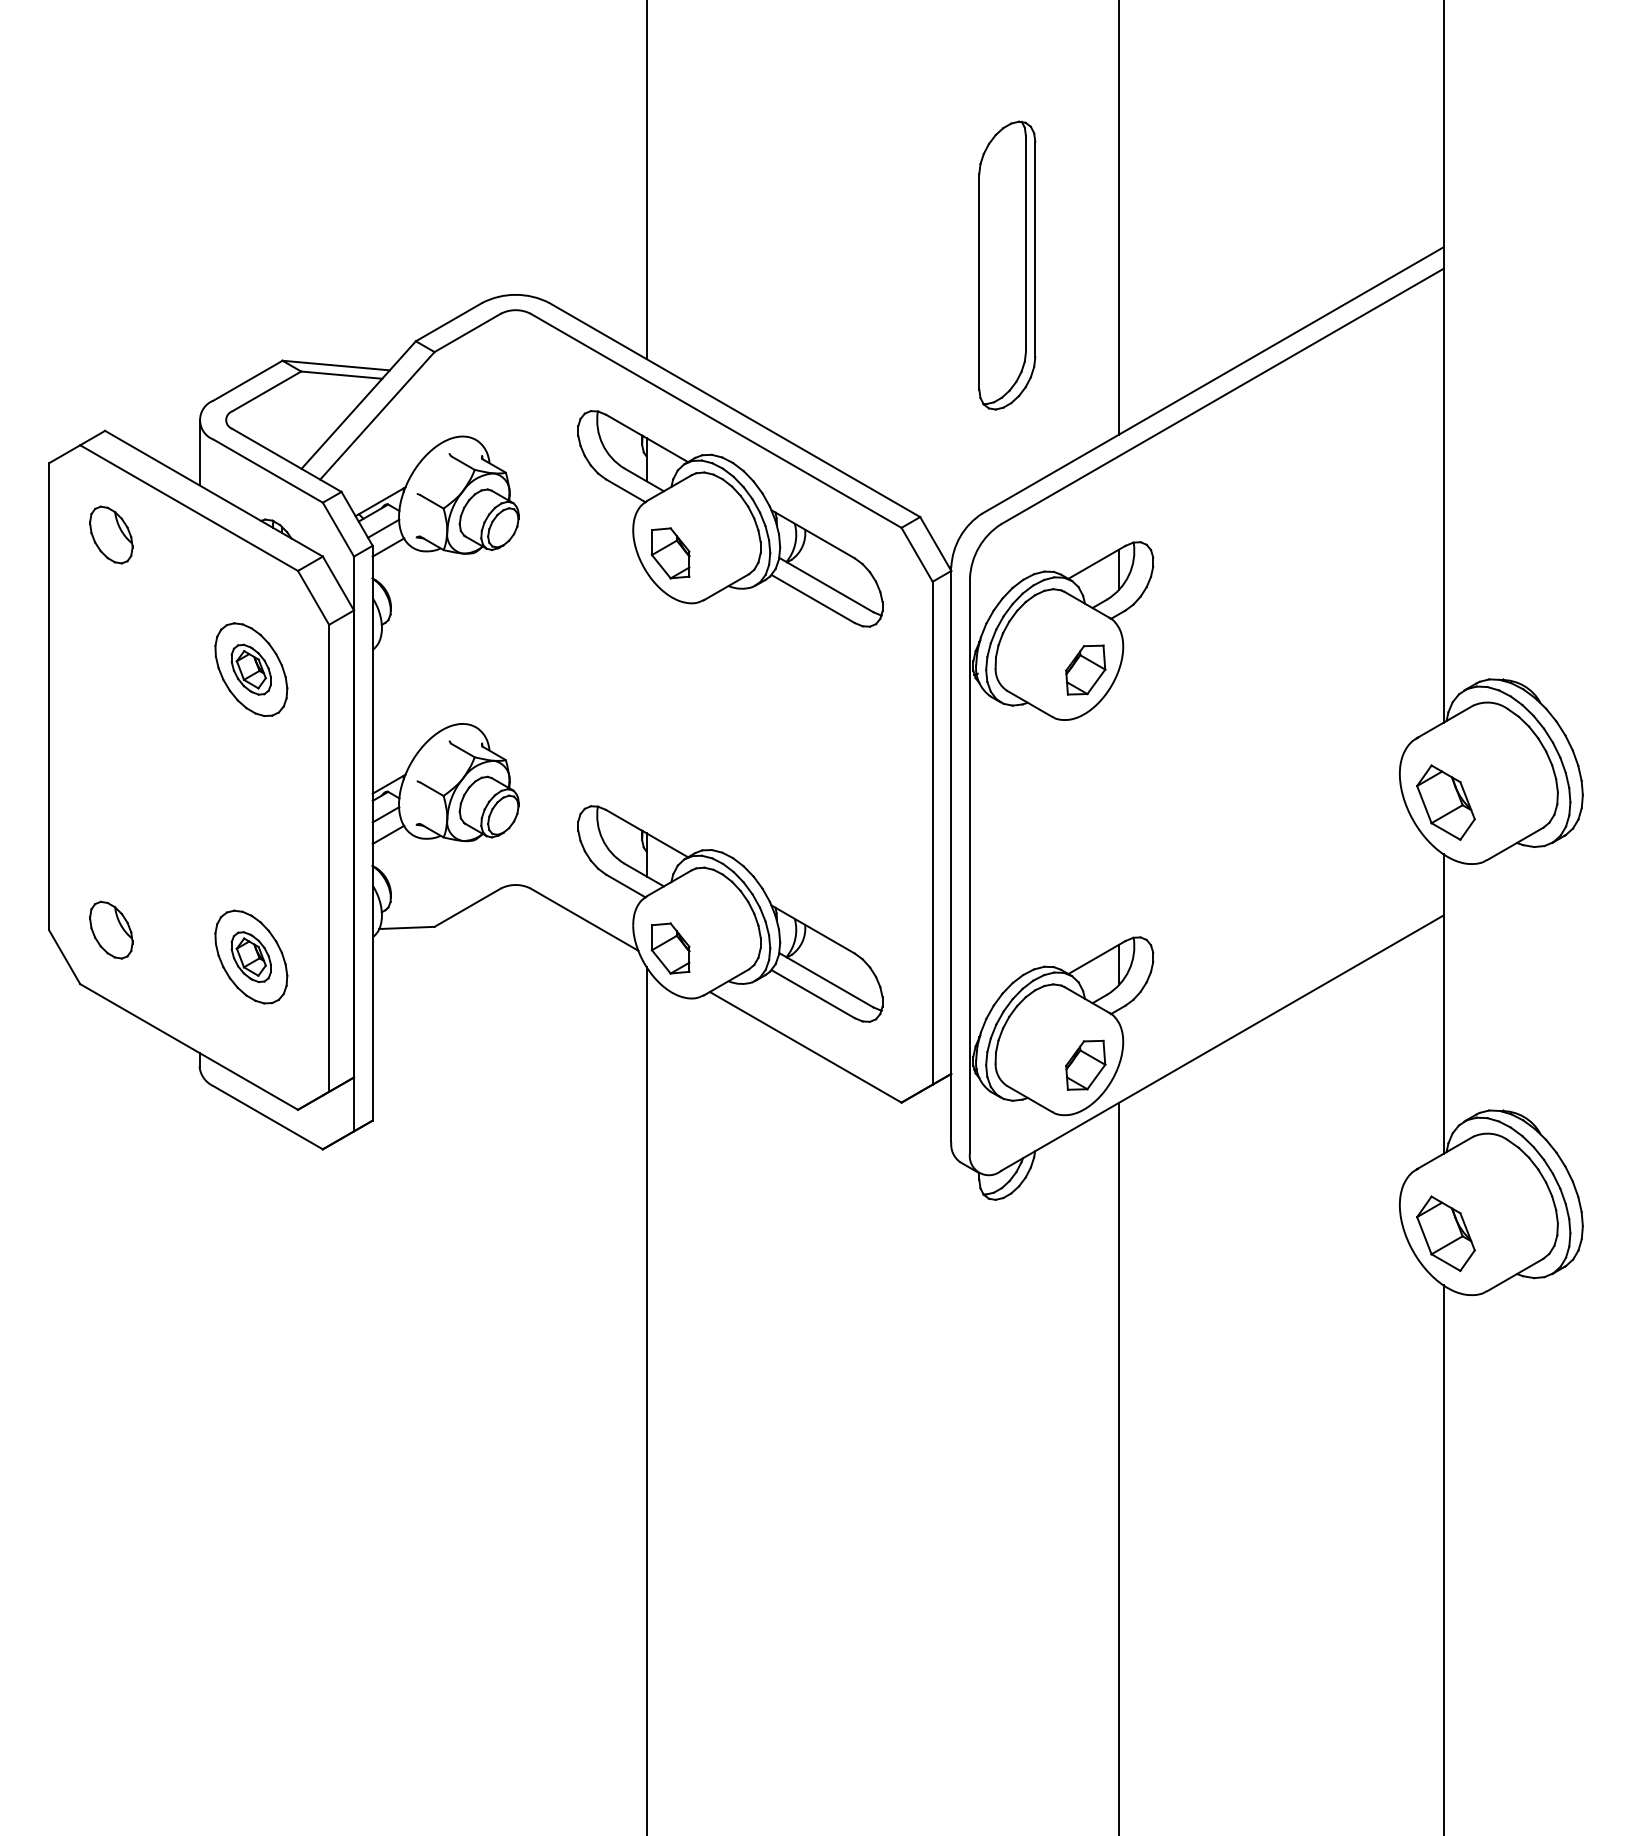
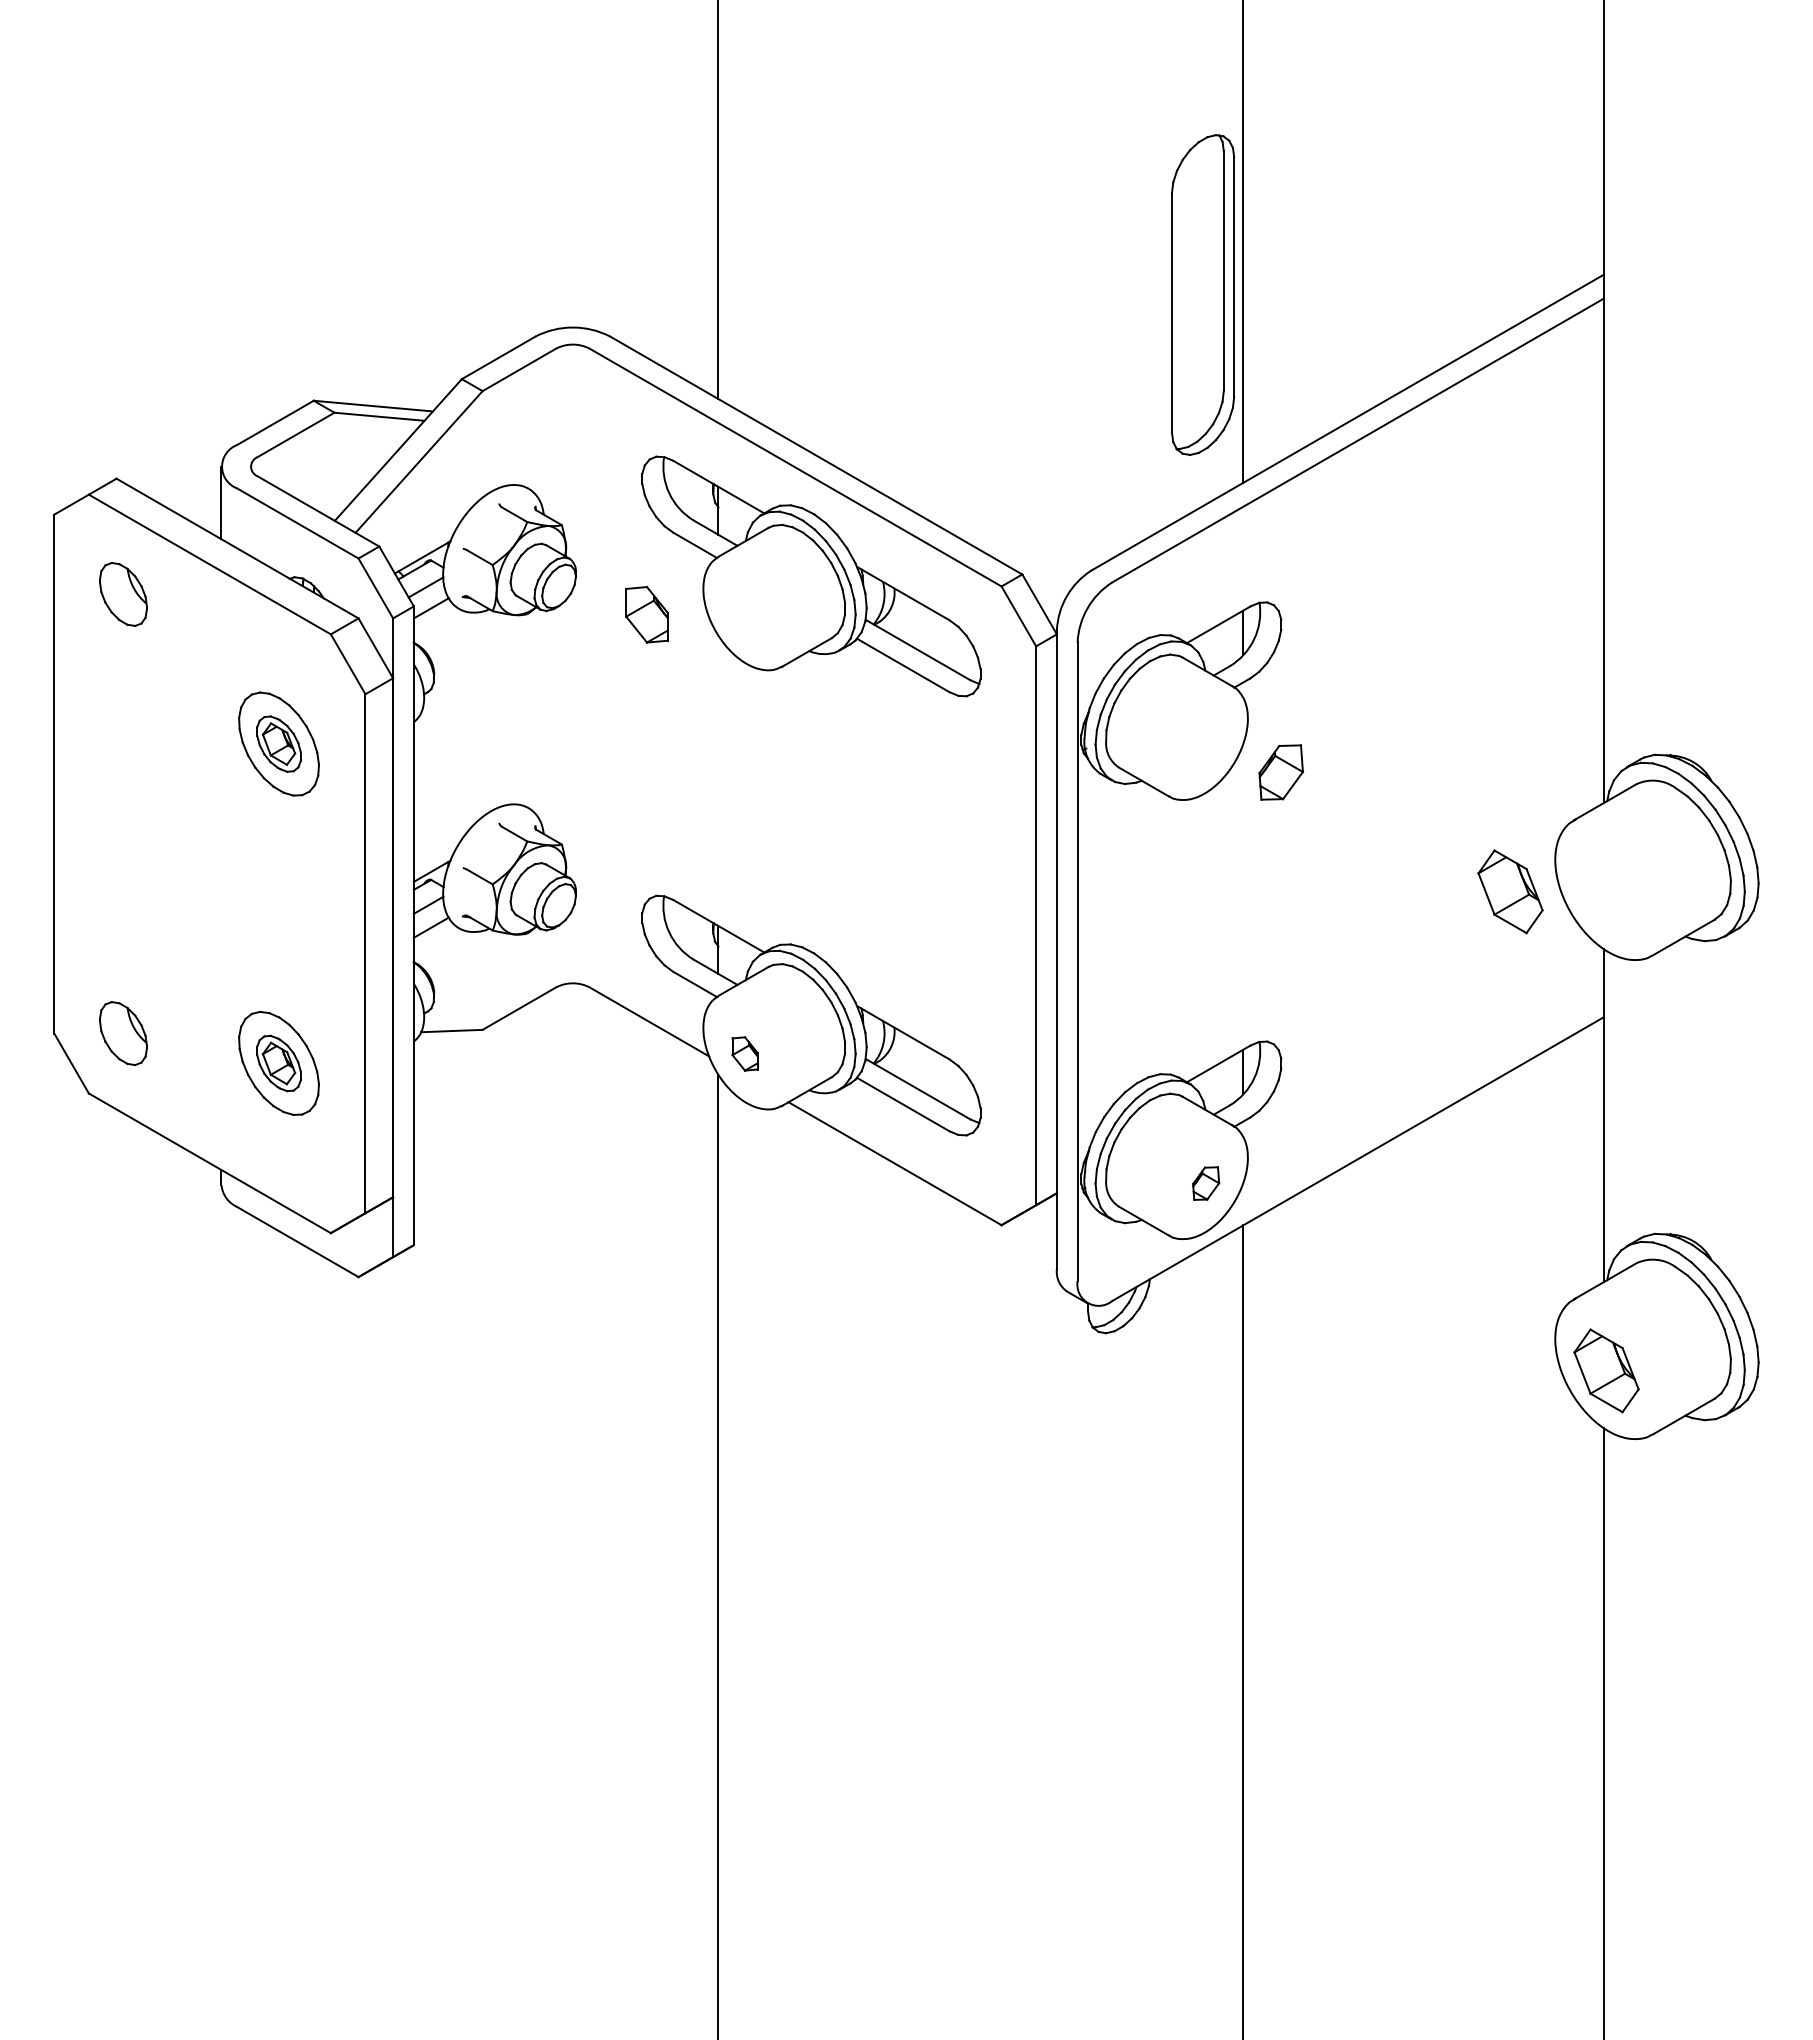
part: (1007, 265) -> (1203, 294), moved
part: (670, 553) -> (646, 614), moved
part: (1085, 670) -> (1281, 772), moved
part: (1445, 802) -> (1510, 891), moved
part: (670, 948) -> (744, 1053), size x0.6
part: (1085, 1065) -> (1205, 1183), size x0.6

